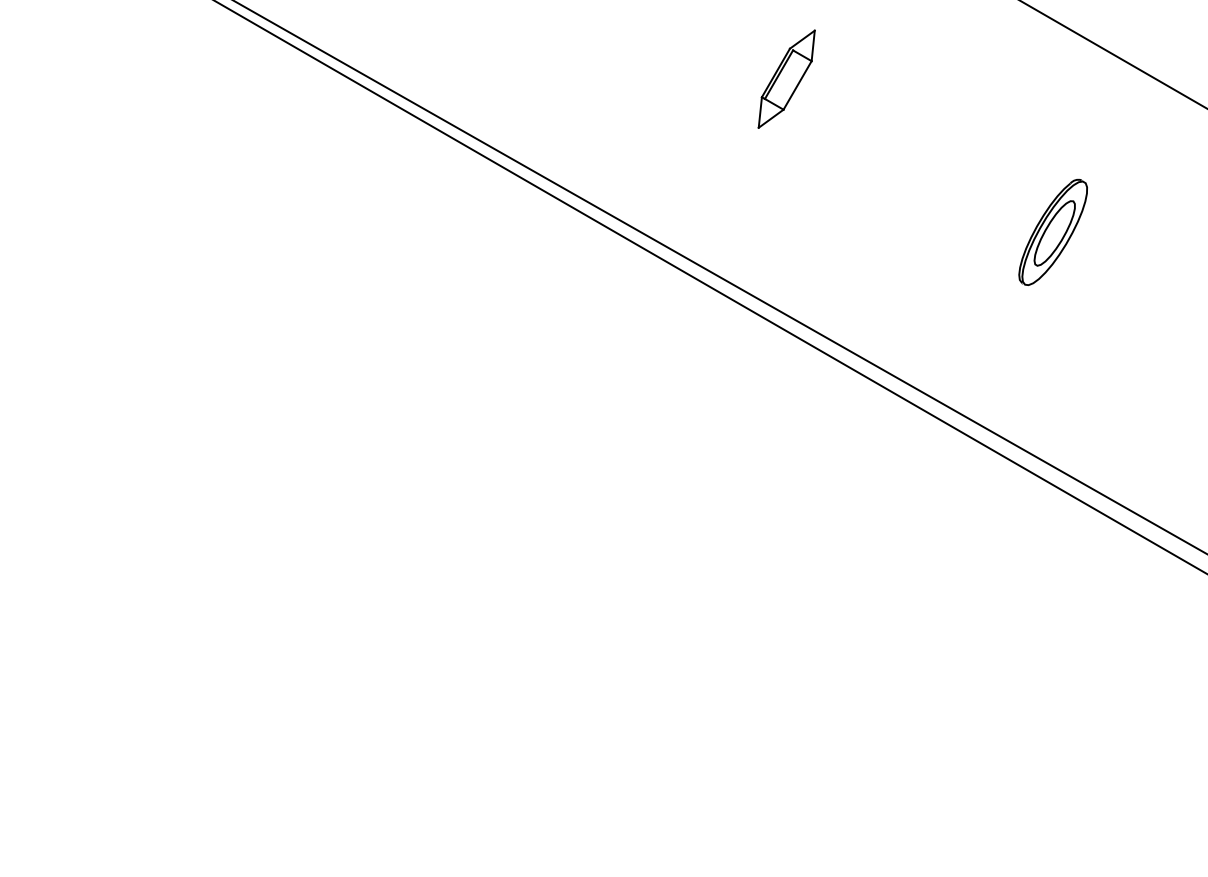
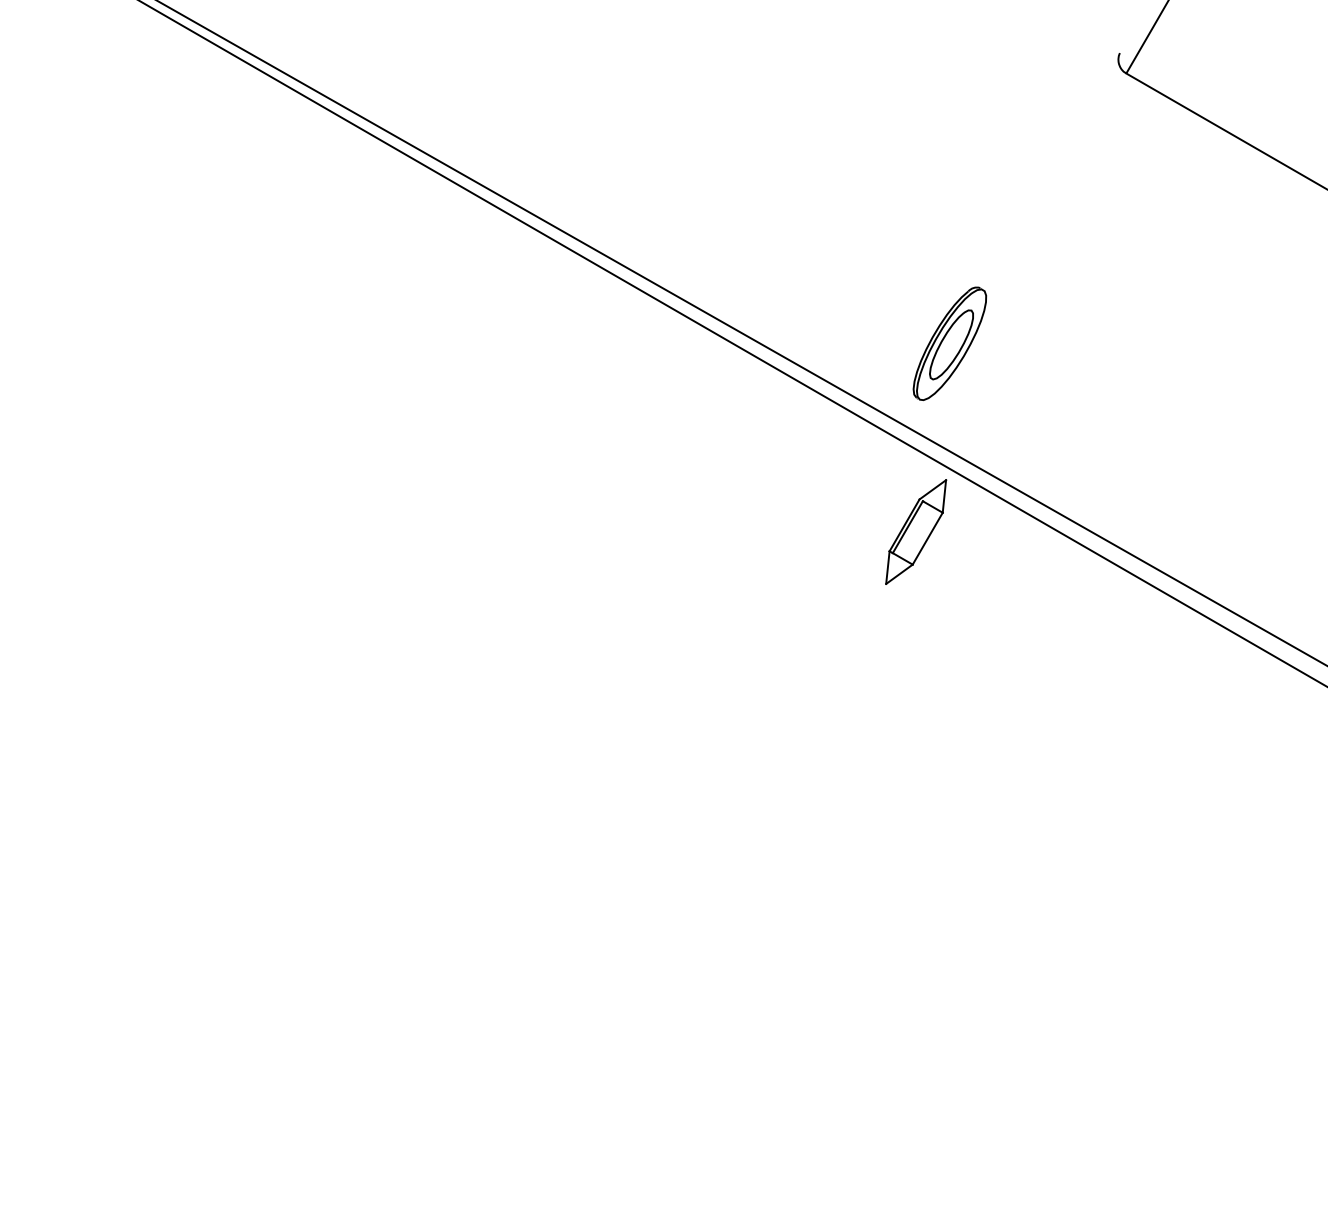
part: (787, 78) -> (916, 531), moved
part: (1052, 232) -> (949, 343), moved

